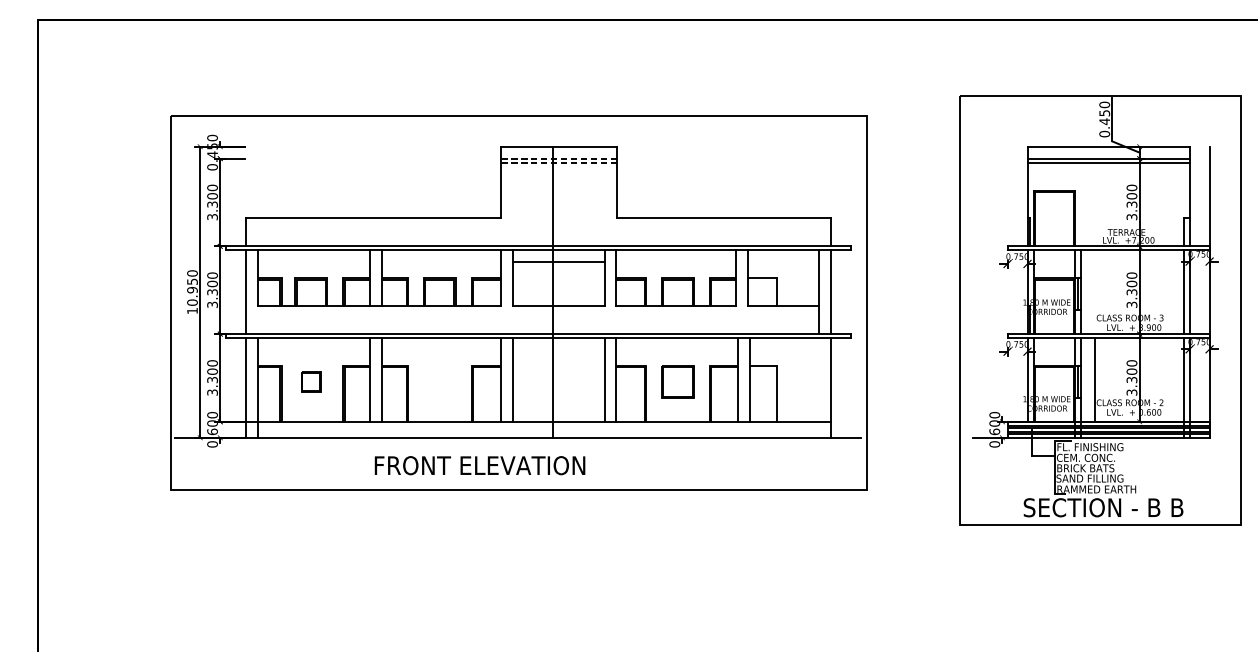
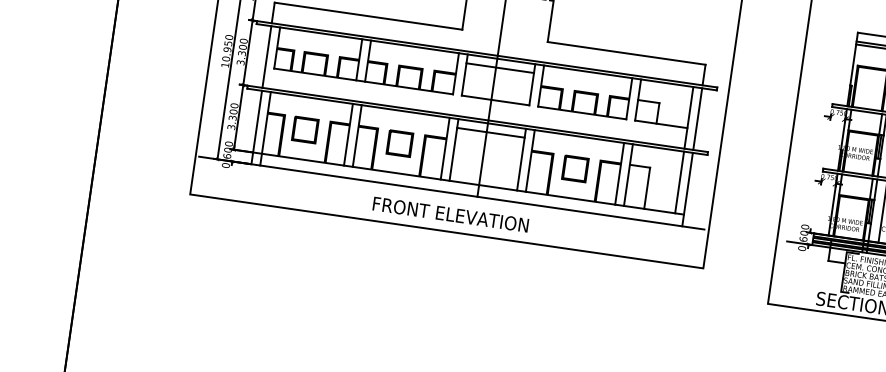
line: (558, 350) -> (490, 133), added
line: (819, 379) -> (679, 182), added
part: (310, 381) -> (304, 129), size x1.67
part: (439, 381) -> (399, 143), added
text: (479, 465) -> (450, 214), moved

